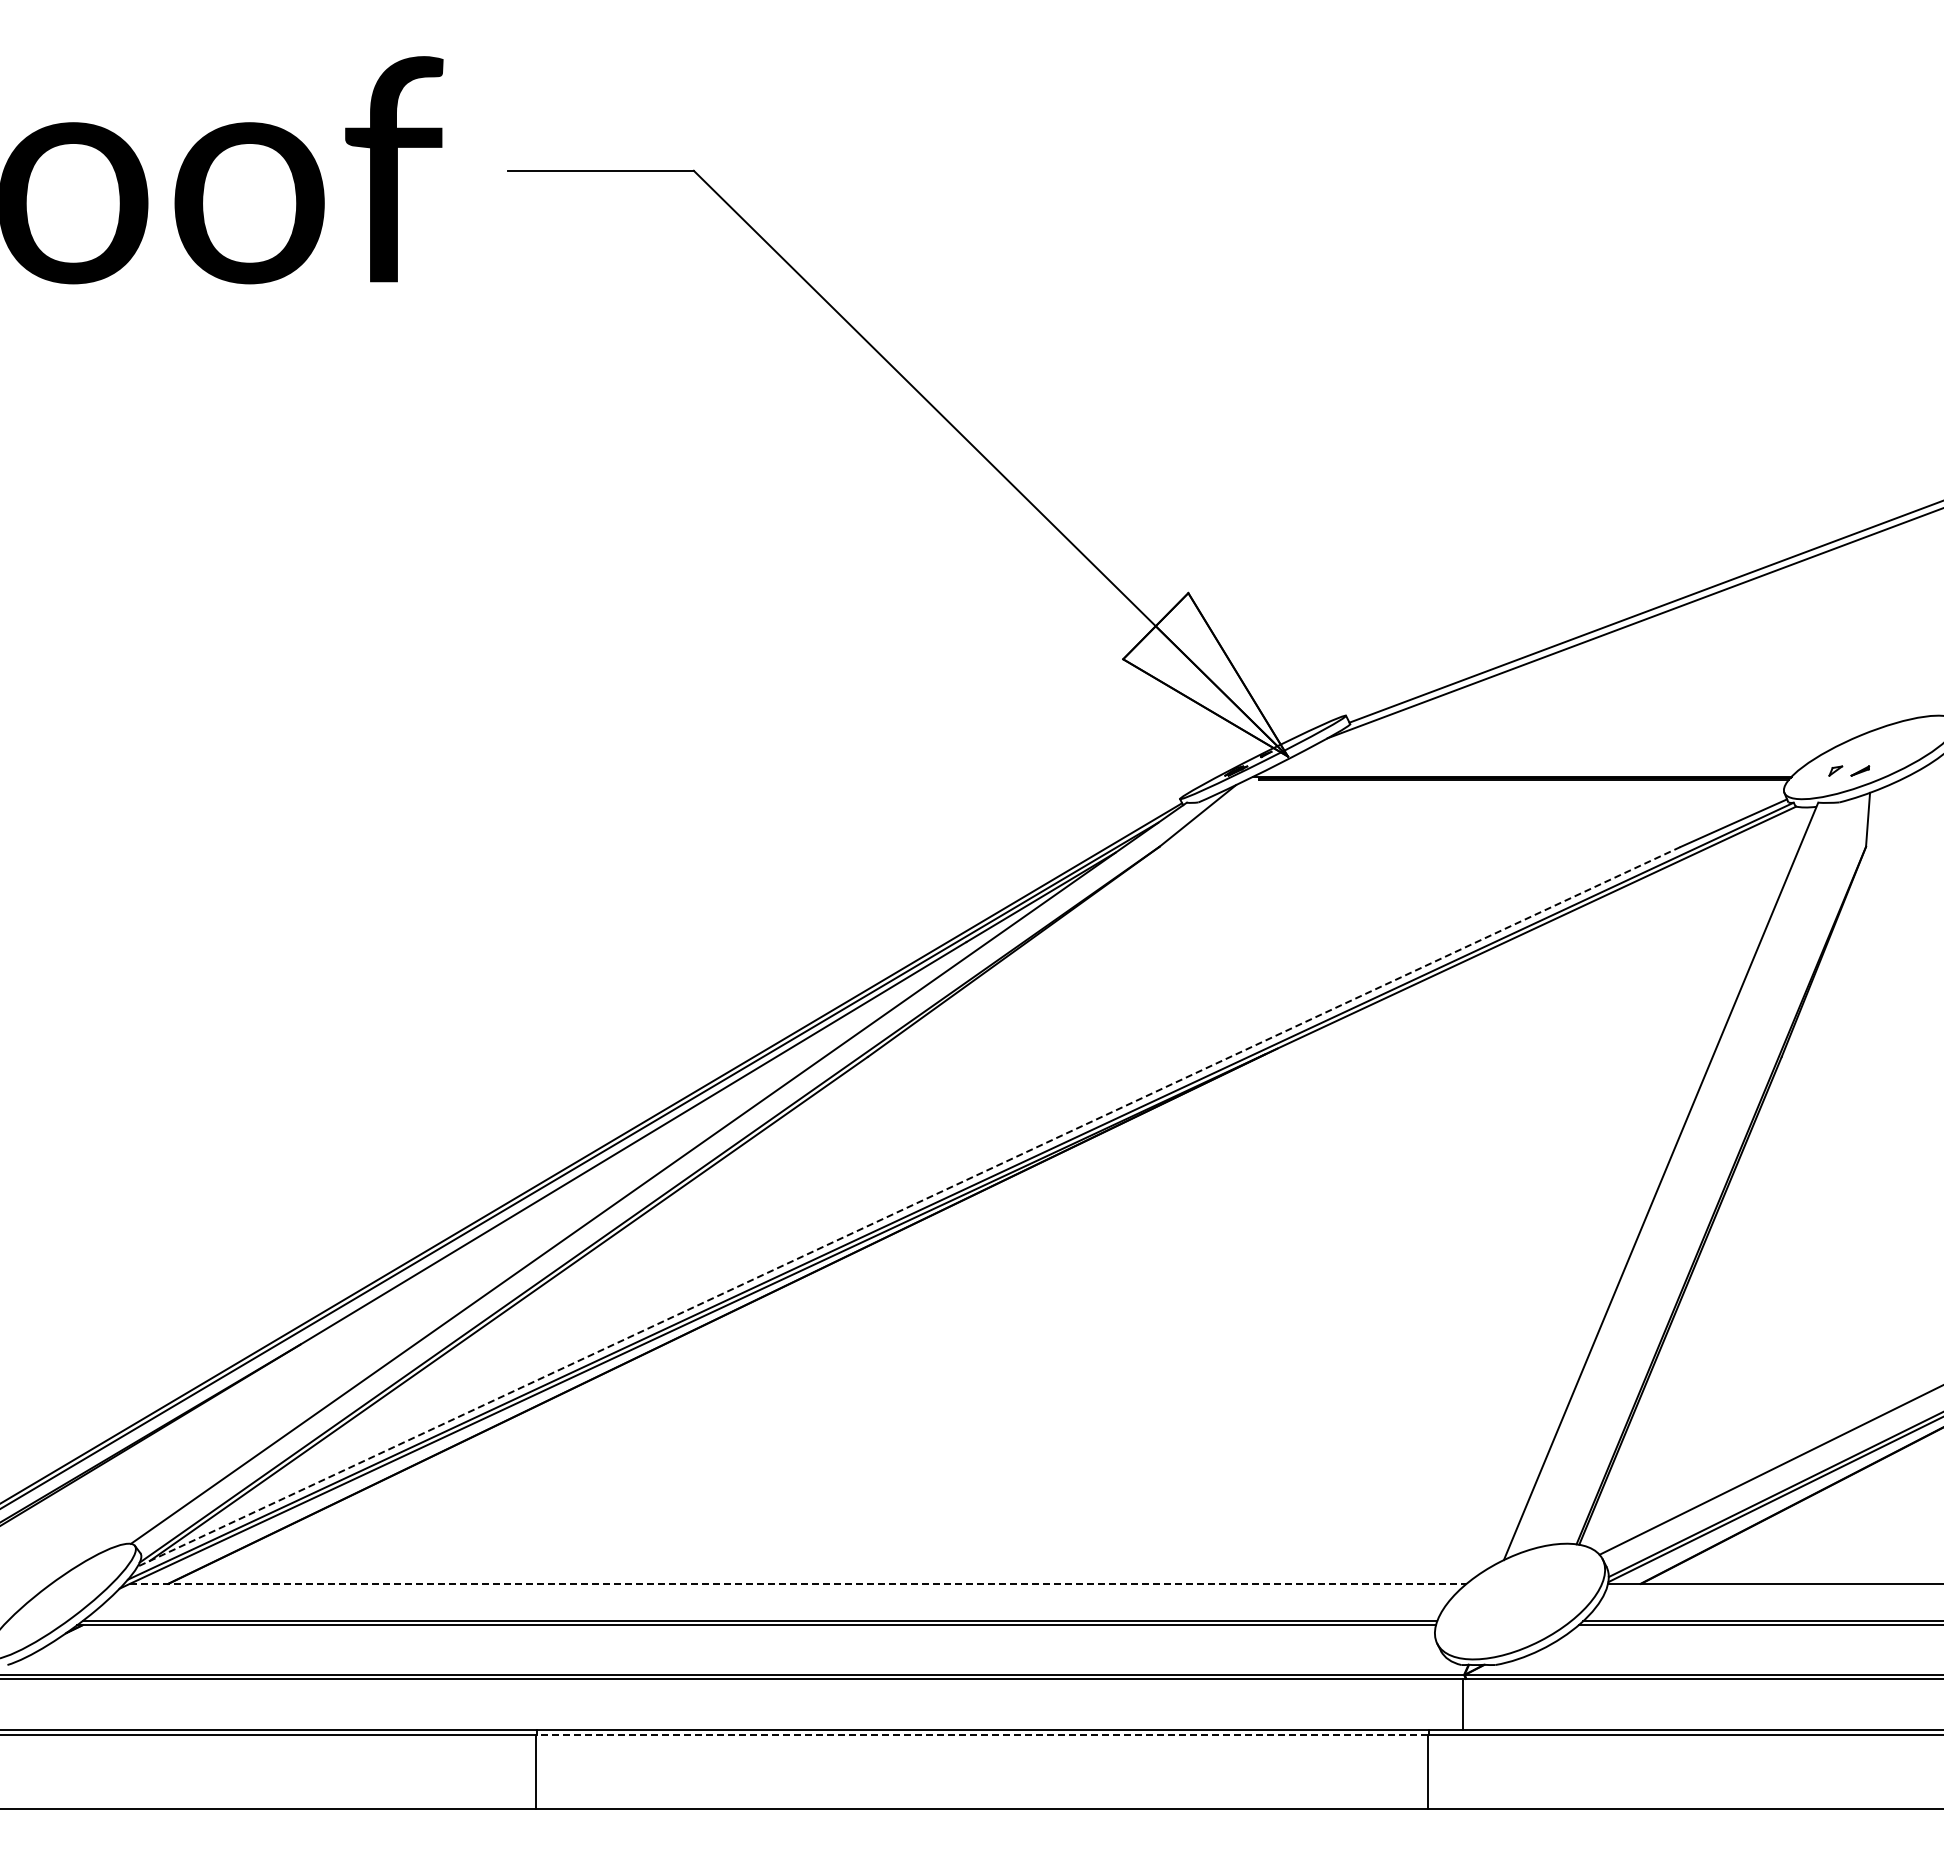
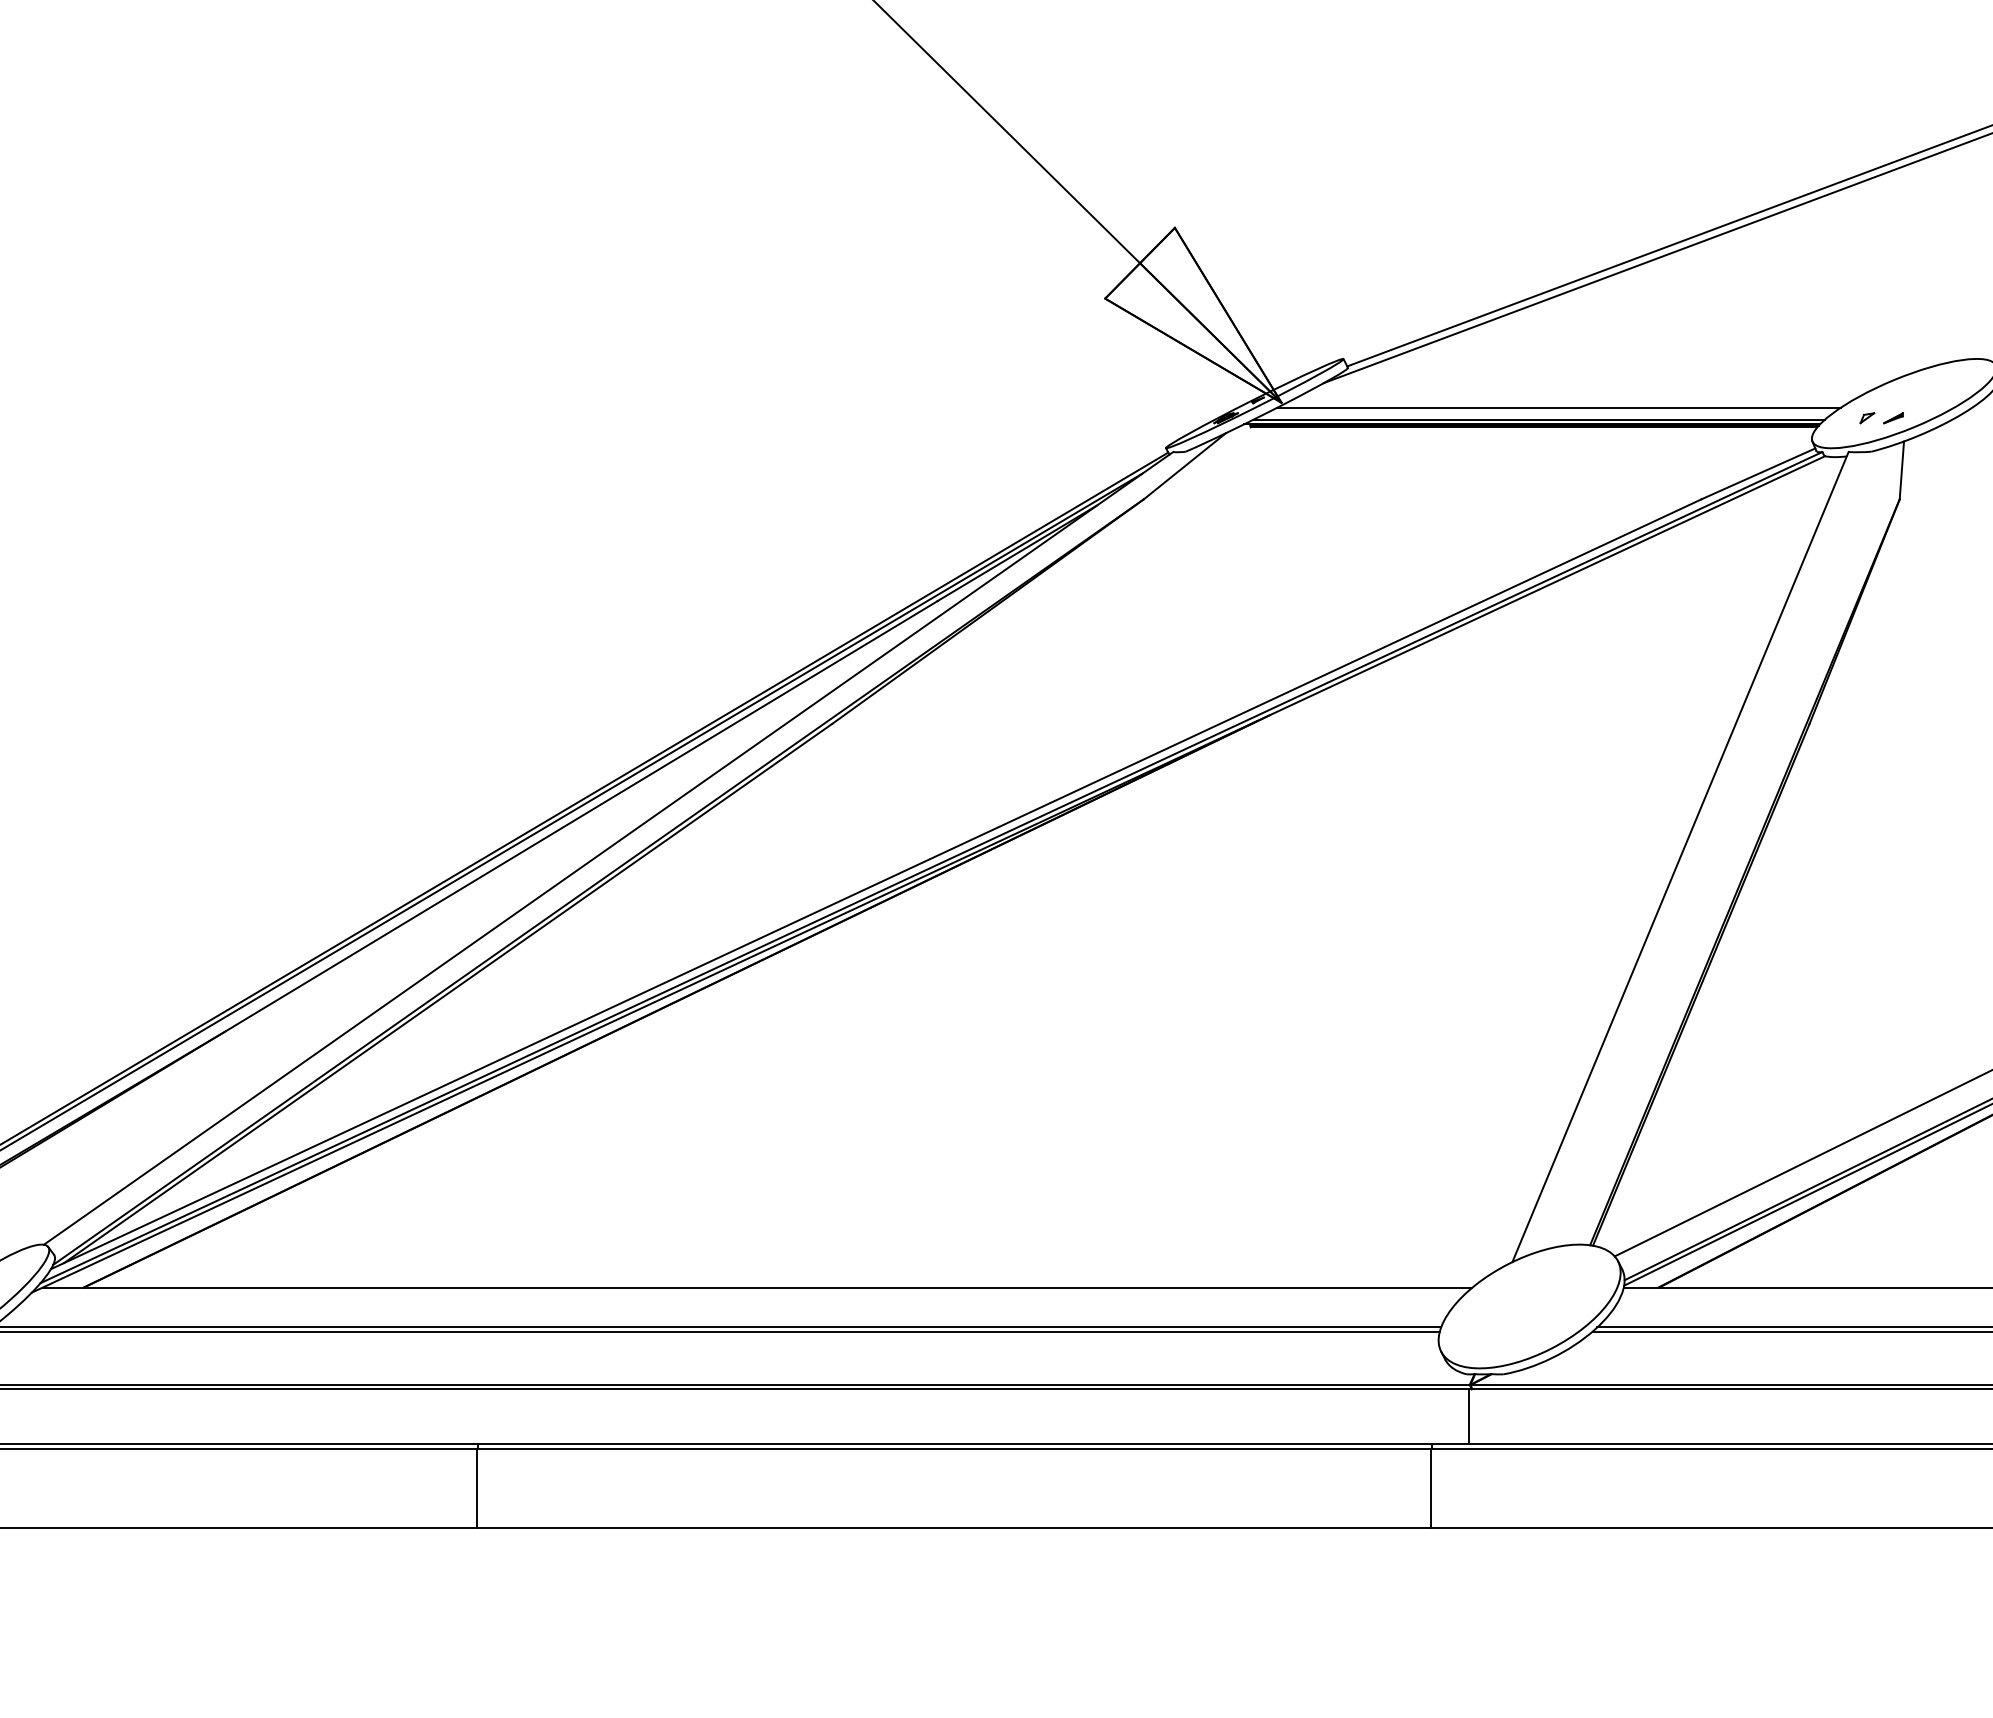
line: (1546, 761) -> (1557, 407), added
line: (1528, 772) -> (1538, 419), added
line: (908, 1207) -> (875, 884), dashed -> solid
line: (798, 1583) -> (757, 1287), dashed -> solid
line: (981, 1734) -> (953, 1448), dashed -> solid

